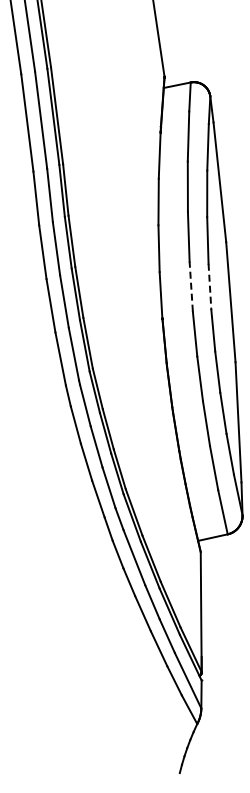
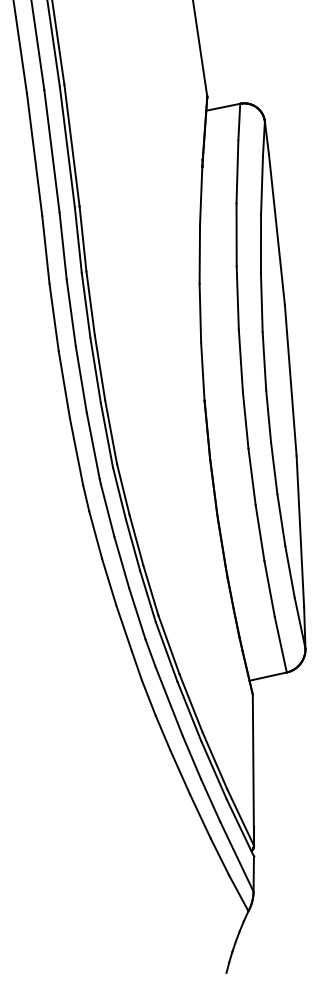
line: (191, 286) -> (241, 360), dashed -> solid
line: (209, 287) -> (263, 361), dashed -> solid

